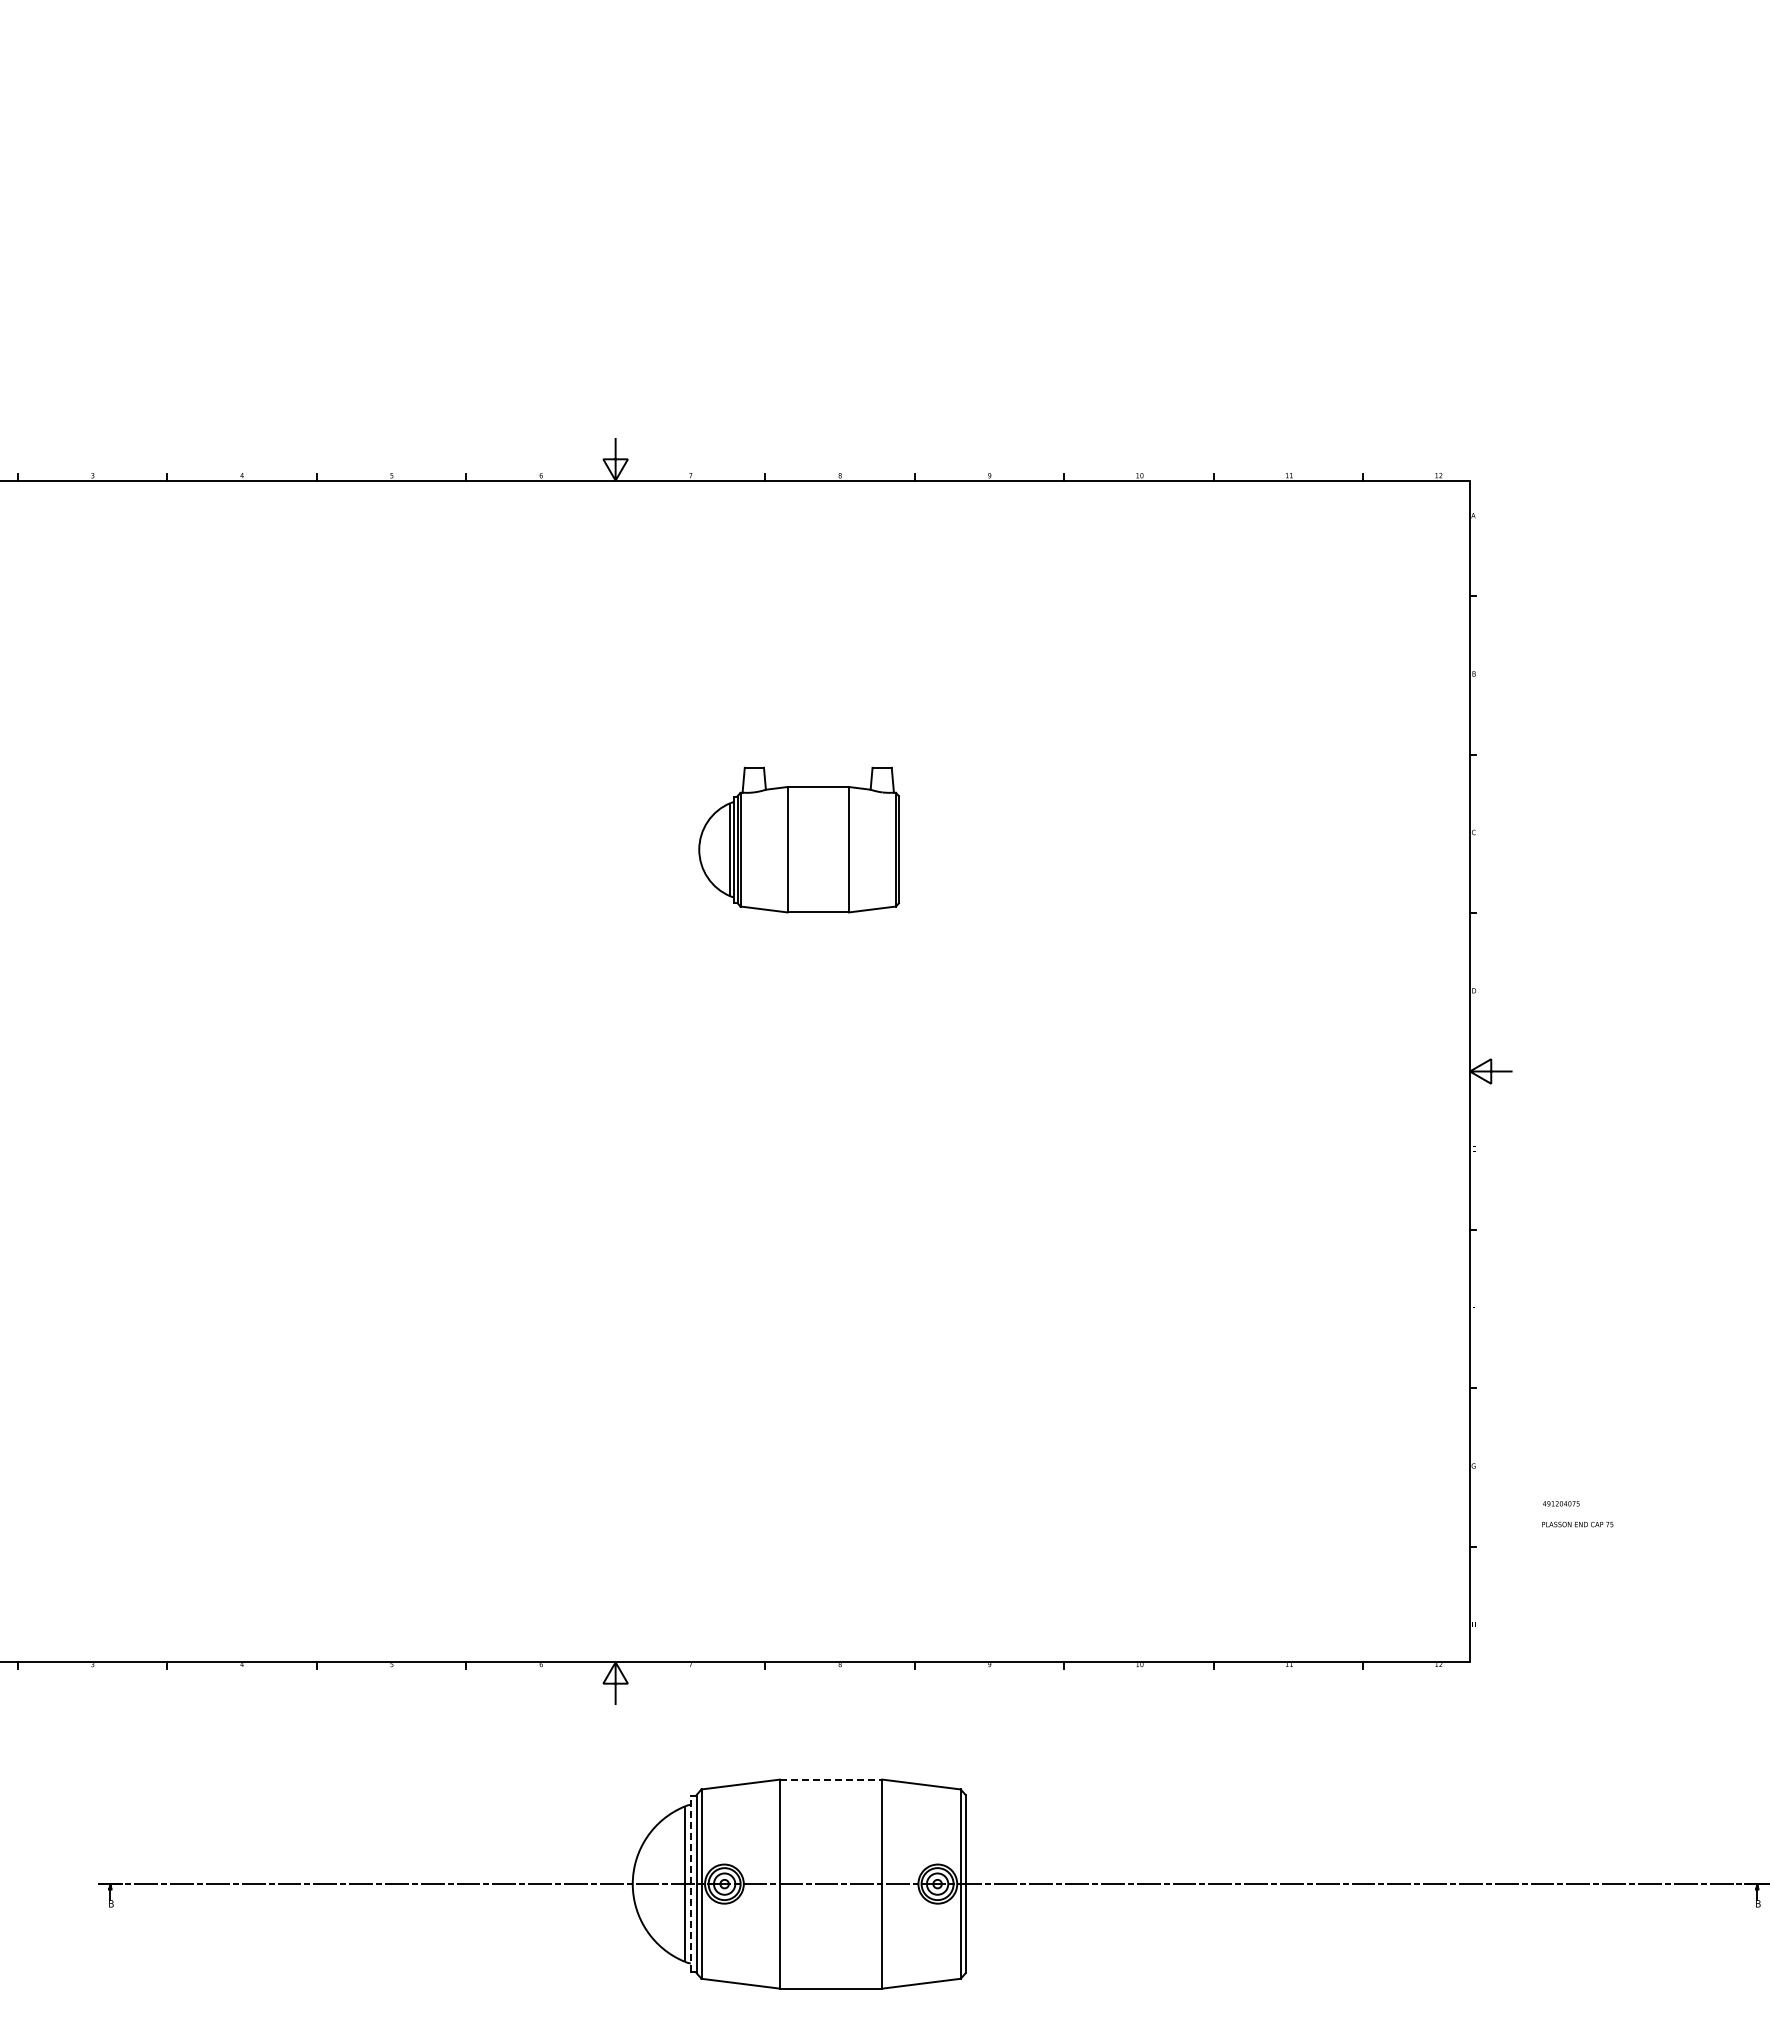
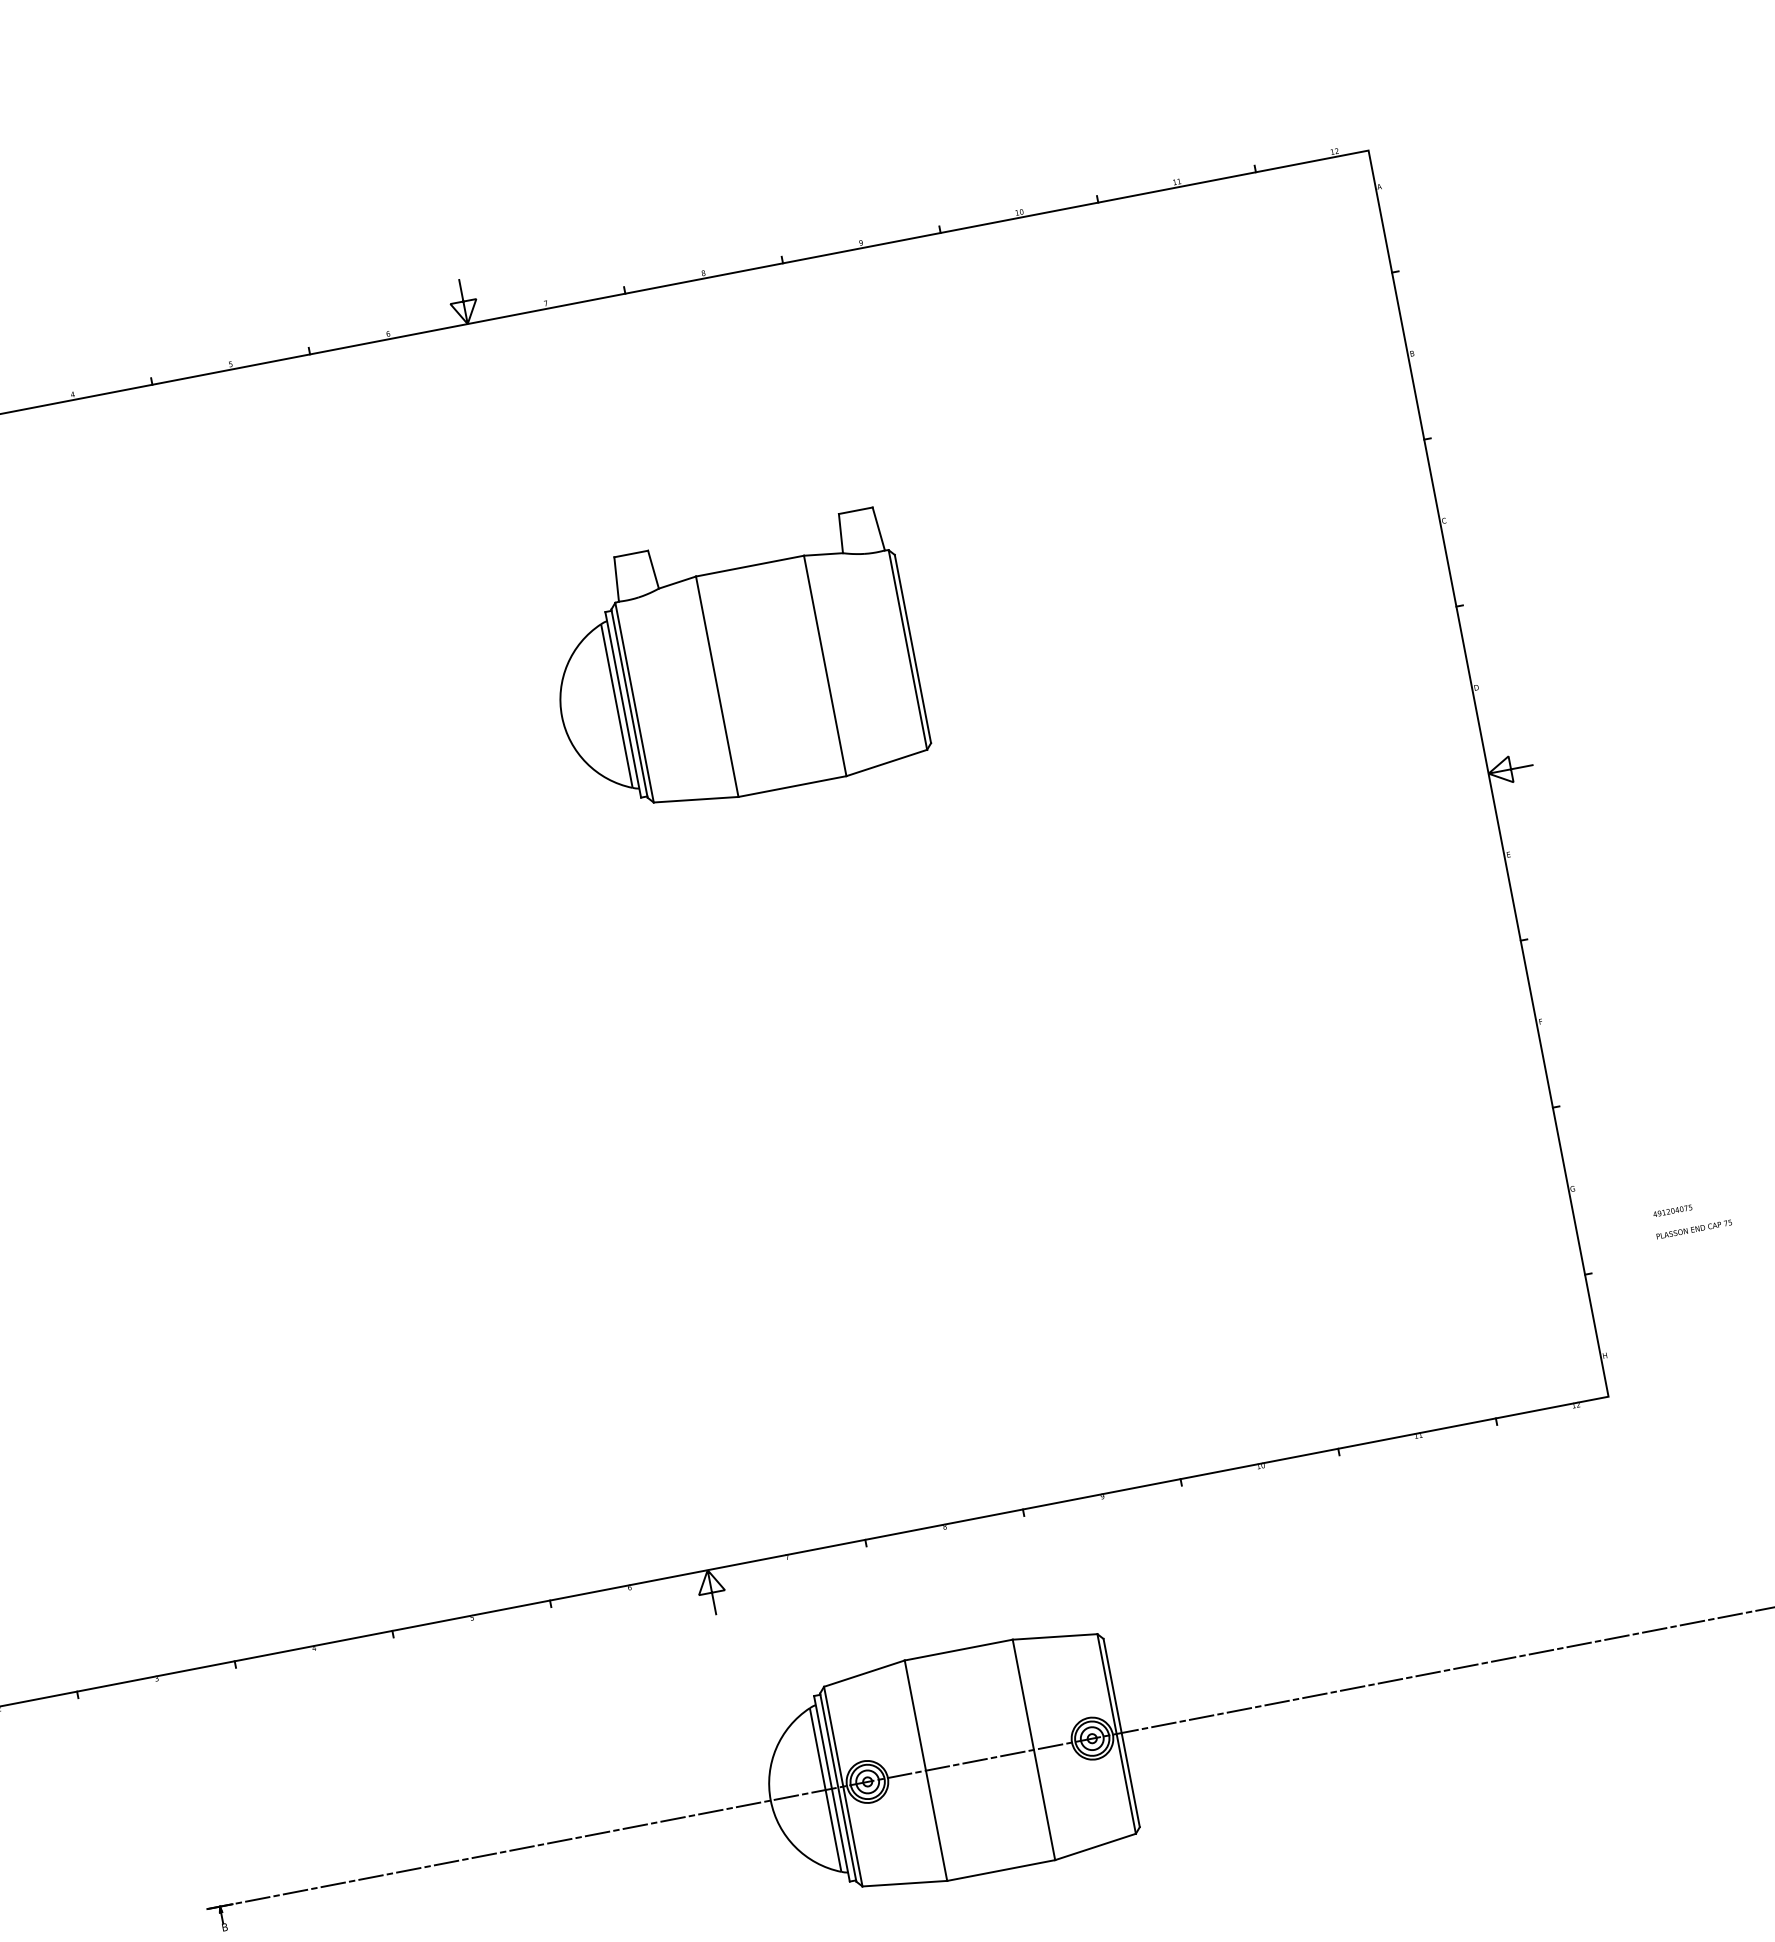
part: (798, 839) -> (733, 665), size x1.67
line: (831, 1779) -> (959, 1649), dashed -> solid
line: (690, 1884) -> (831, 1789), dashed -> solid

